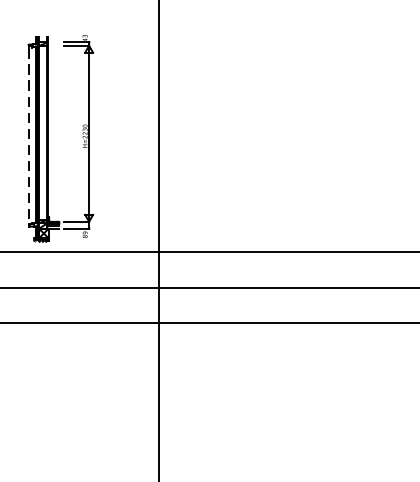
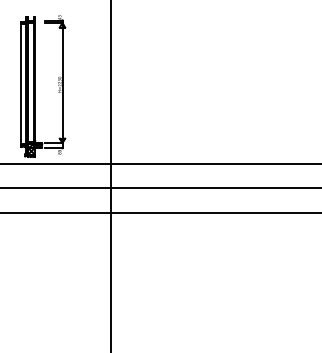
line: (29, 135) -> (21, 84), dashed -> solid

